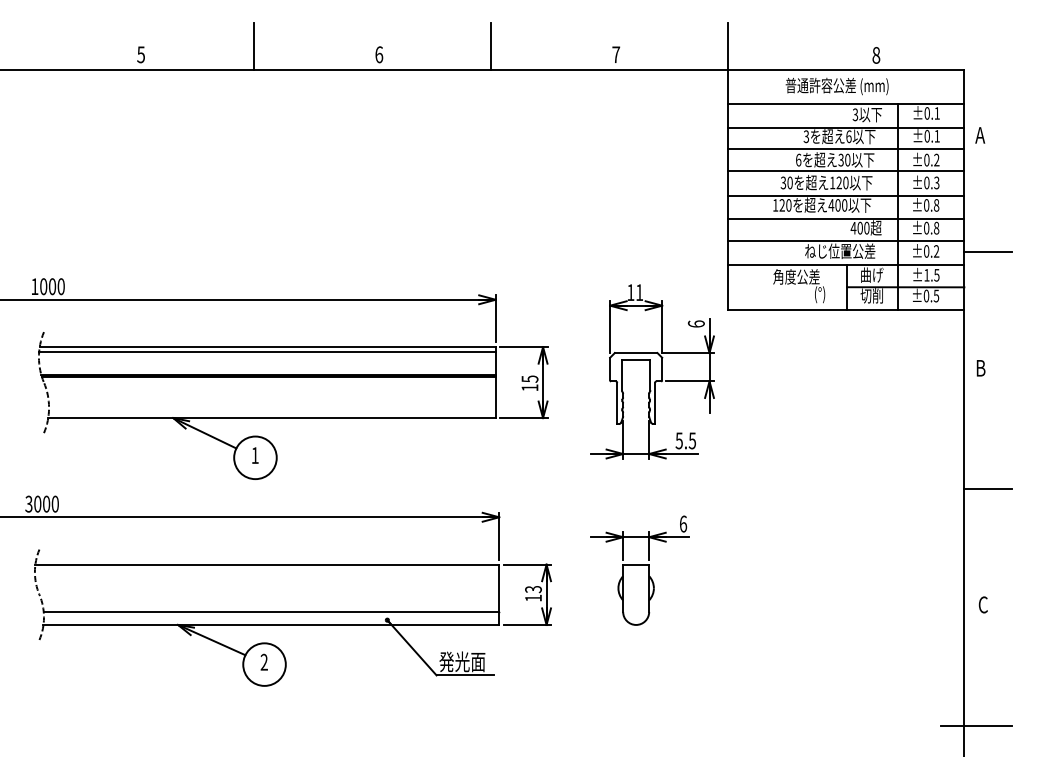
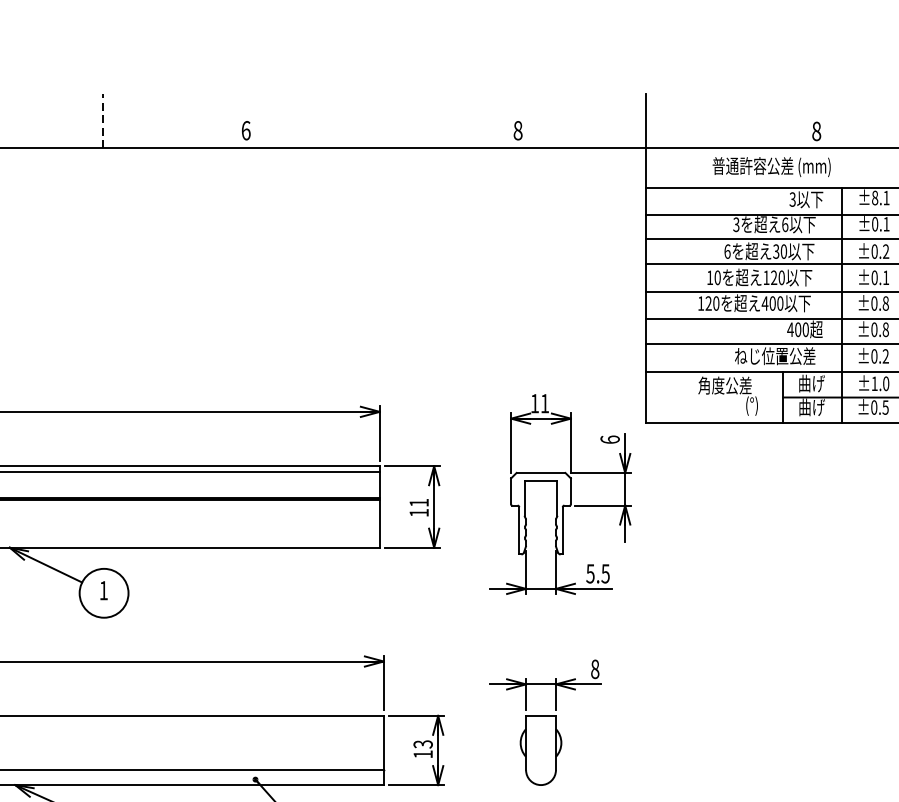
line: (254, 46) -> (102, 121), solid -> dashed
line: (491, 46) -> (374, 121), removed
text: (616, 54) -> (518, 130), 7 -> 8
text: (926, 113) -> (874, 198), ±0.1 -> ±8.1
text: (783, 182) -> (710, 277), 30 -> 10
text: (936, 182) -> (885, 277), ±0.3 -> ±0.1
text: (936, 275) -> (885, 384), ±1.5 -> ±1.0
text: (871, 295) -> (811, 406), 切削 -> 曲げ
text: (529, 378) -> (418, 502), 15 -> 11
text: (683, 523) -> (595, 668), 6 -> 8

